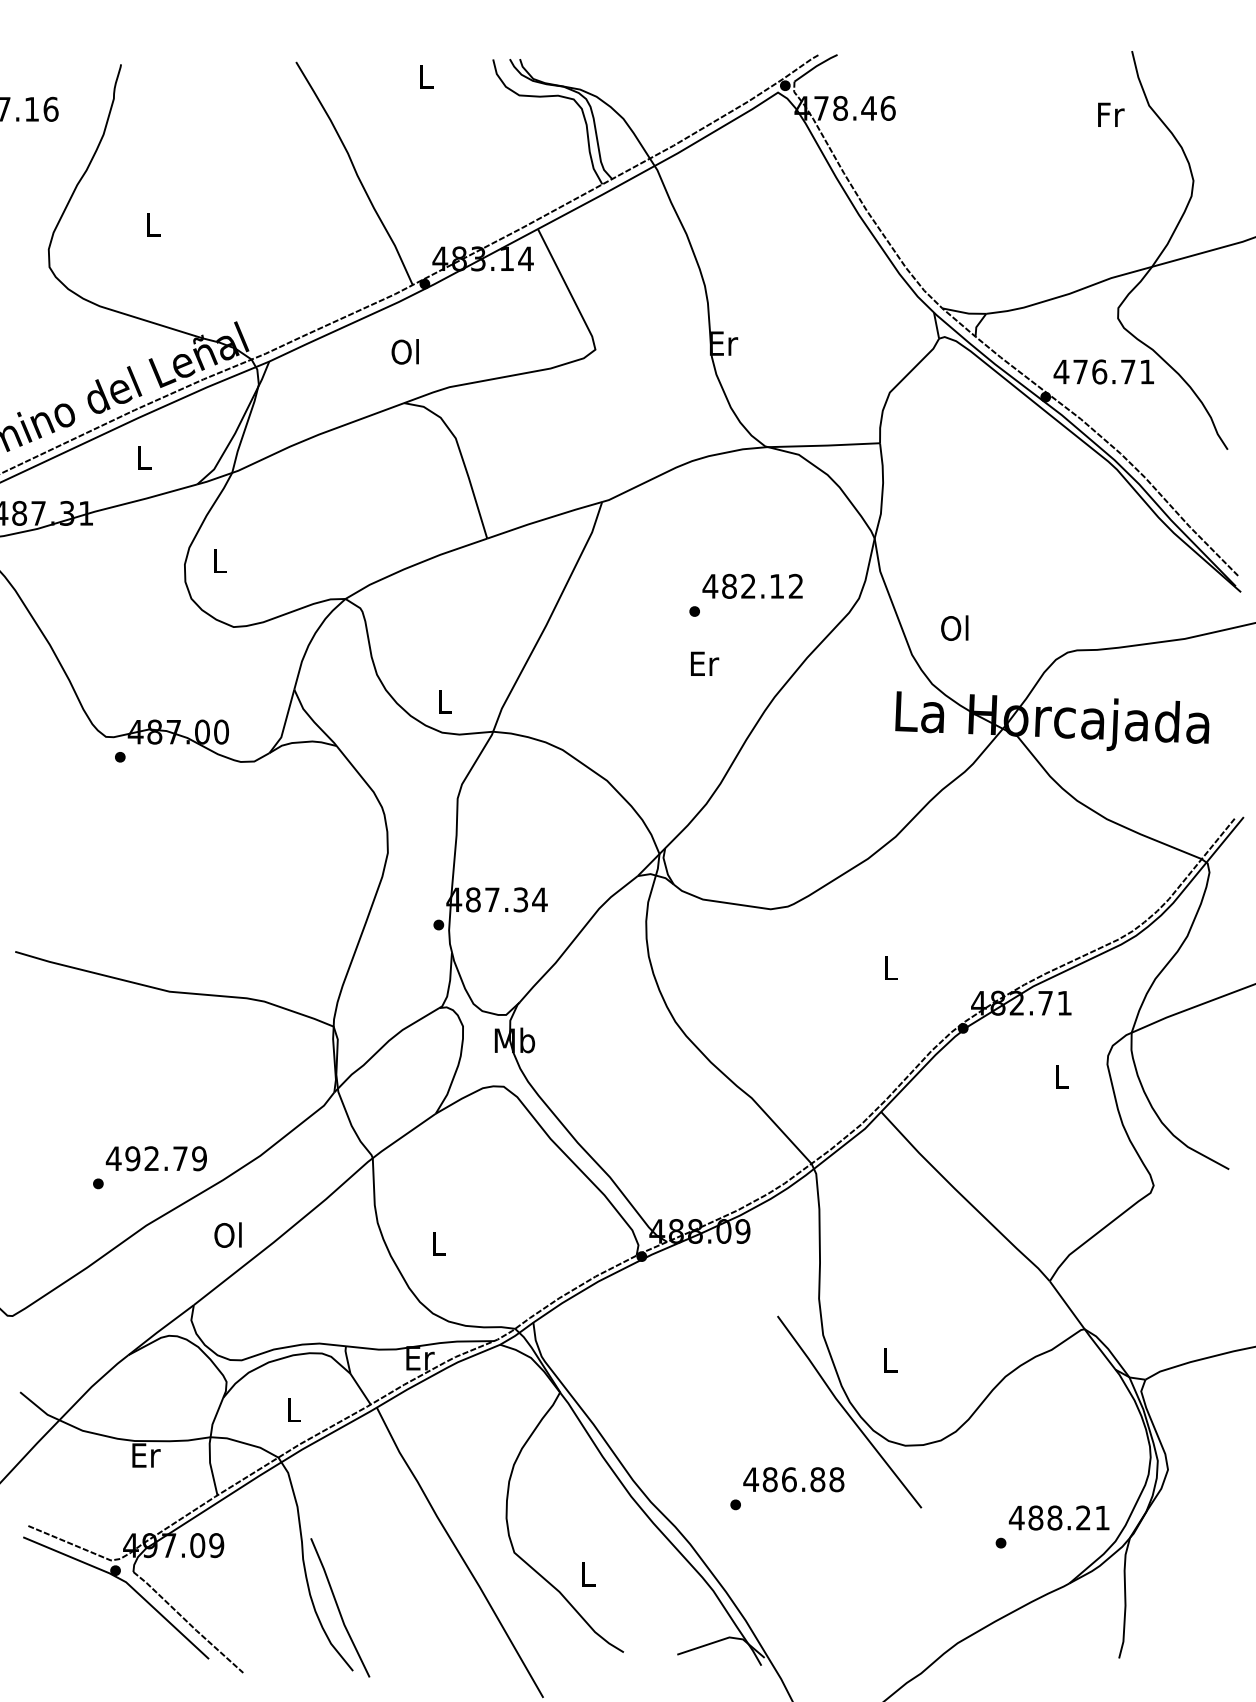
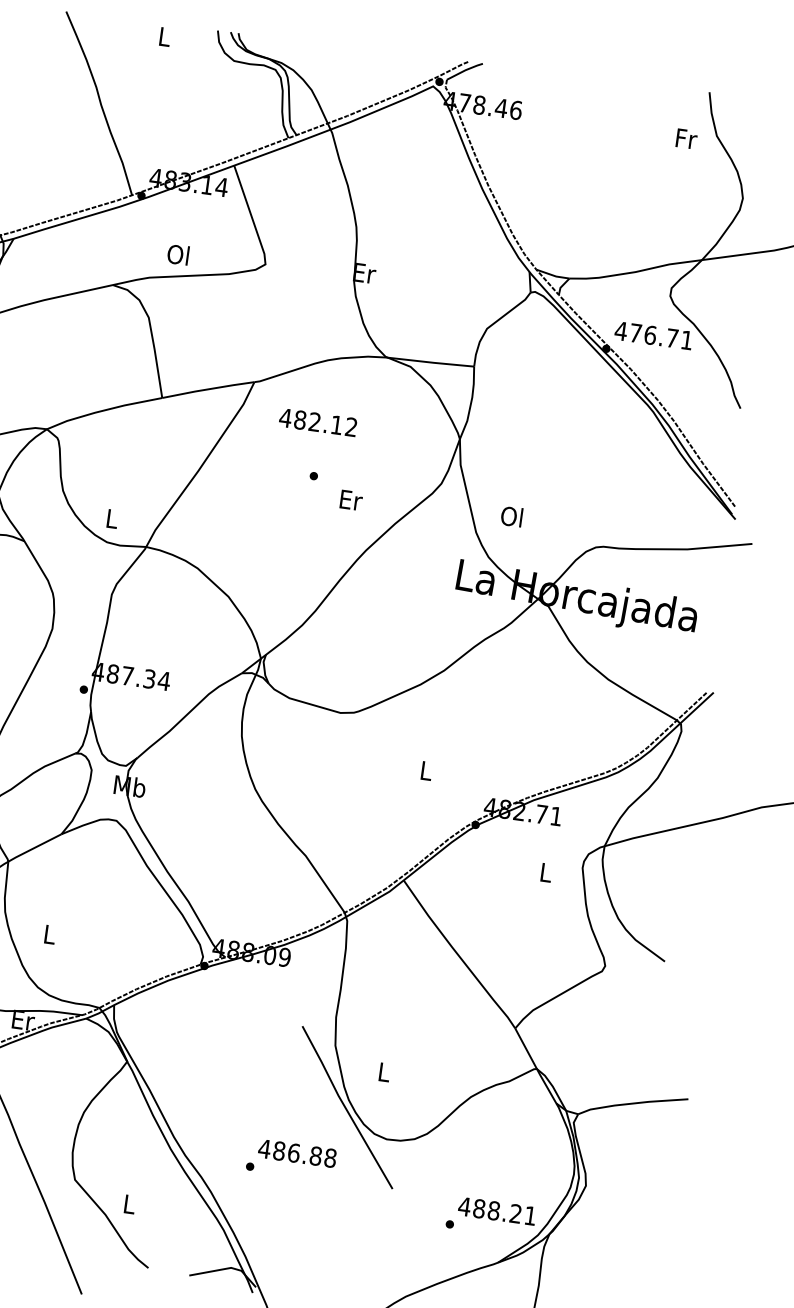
text: (404, 351) -> (177, 254), moved
text: (752, 585) -> (318, 421), moved
text: (705, 663) -> (351, 500), moved

